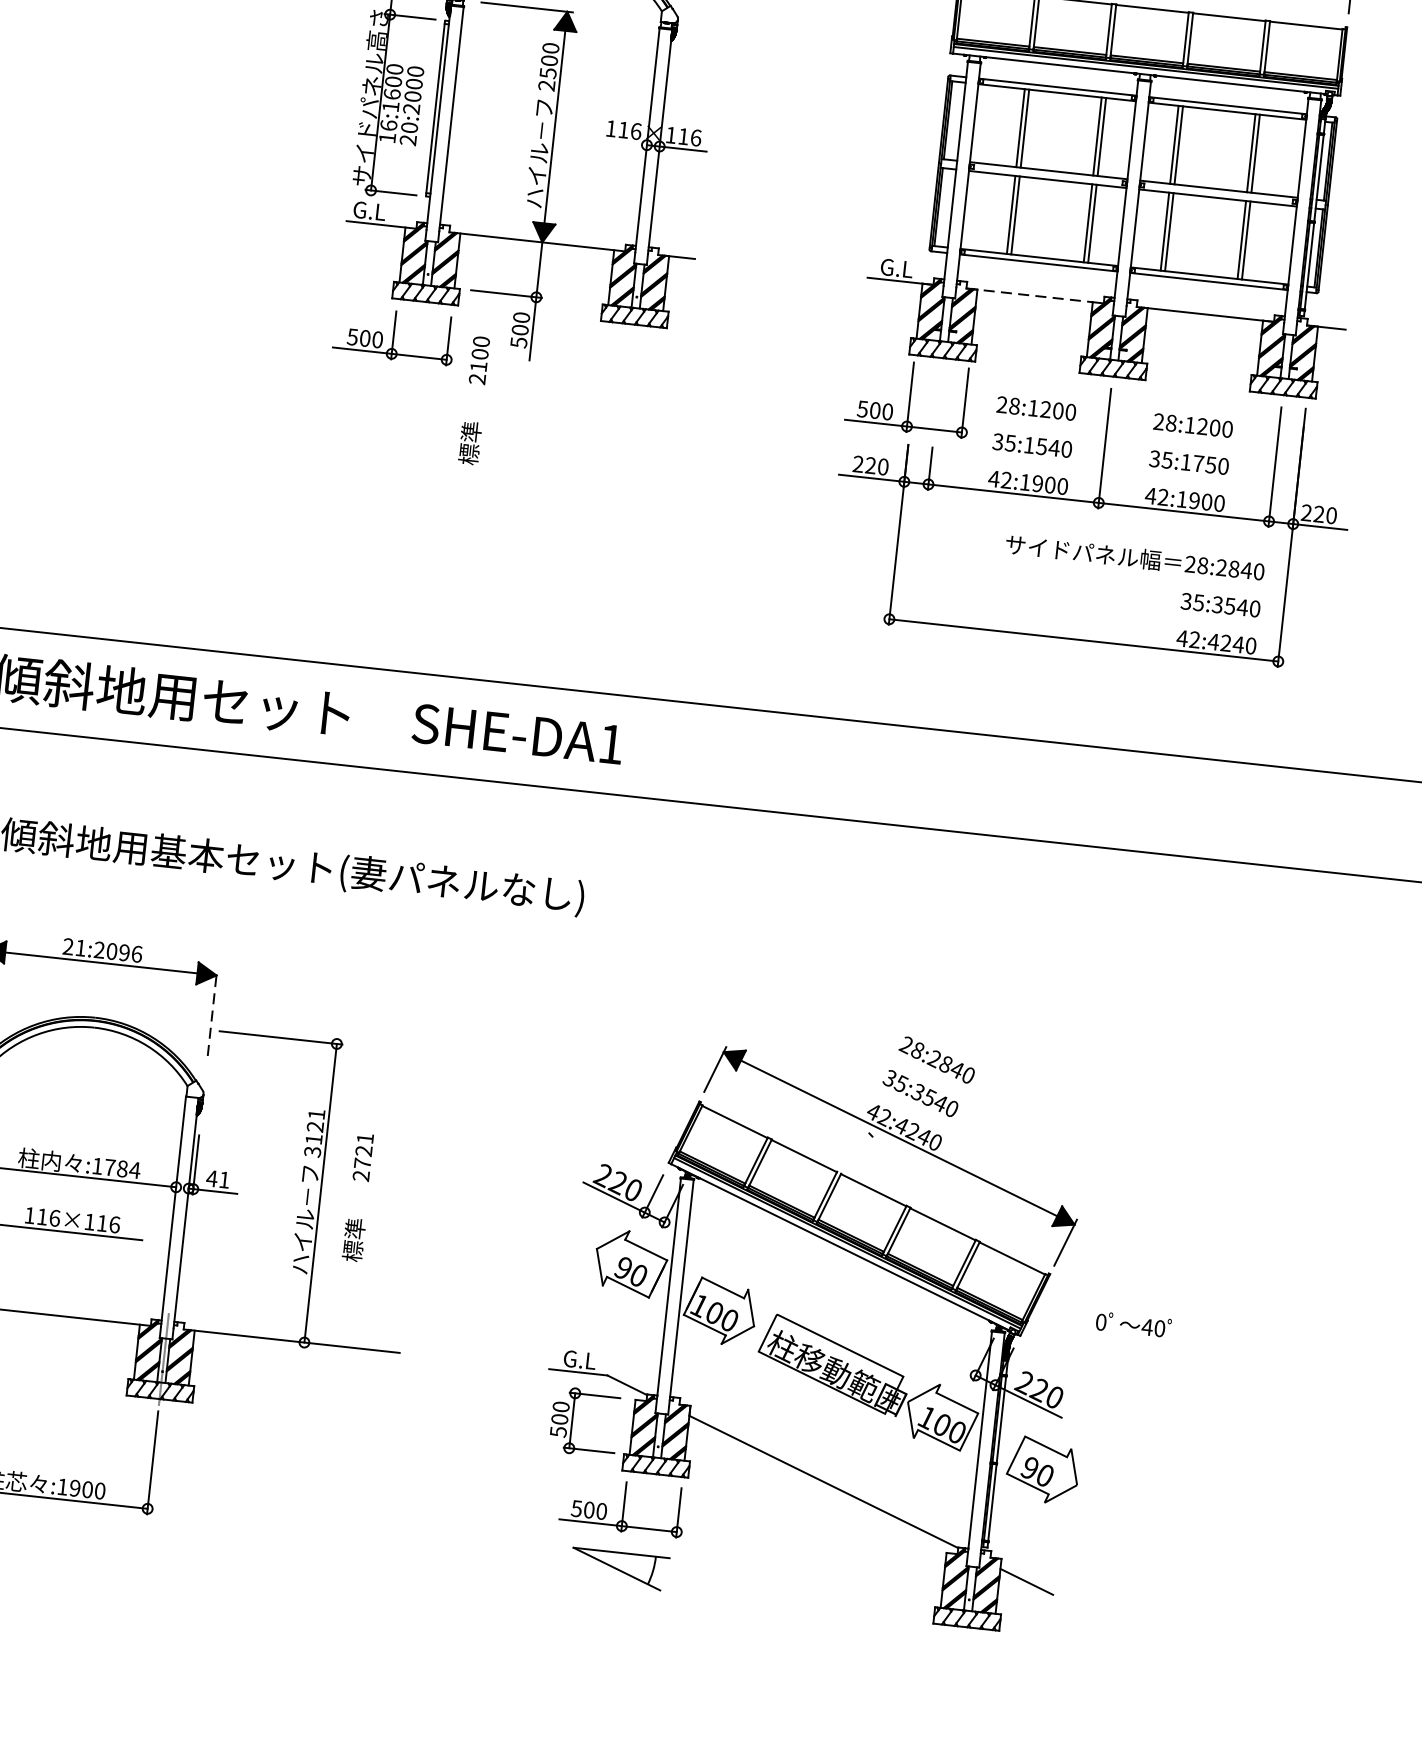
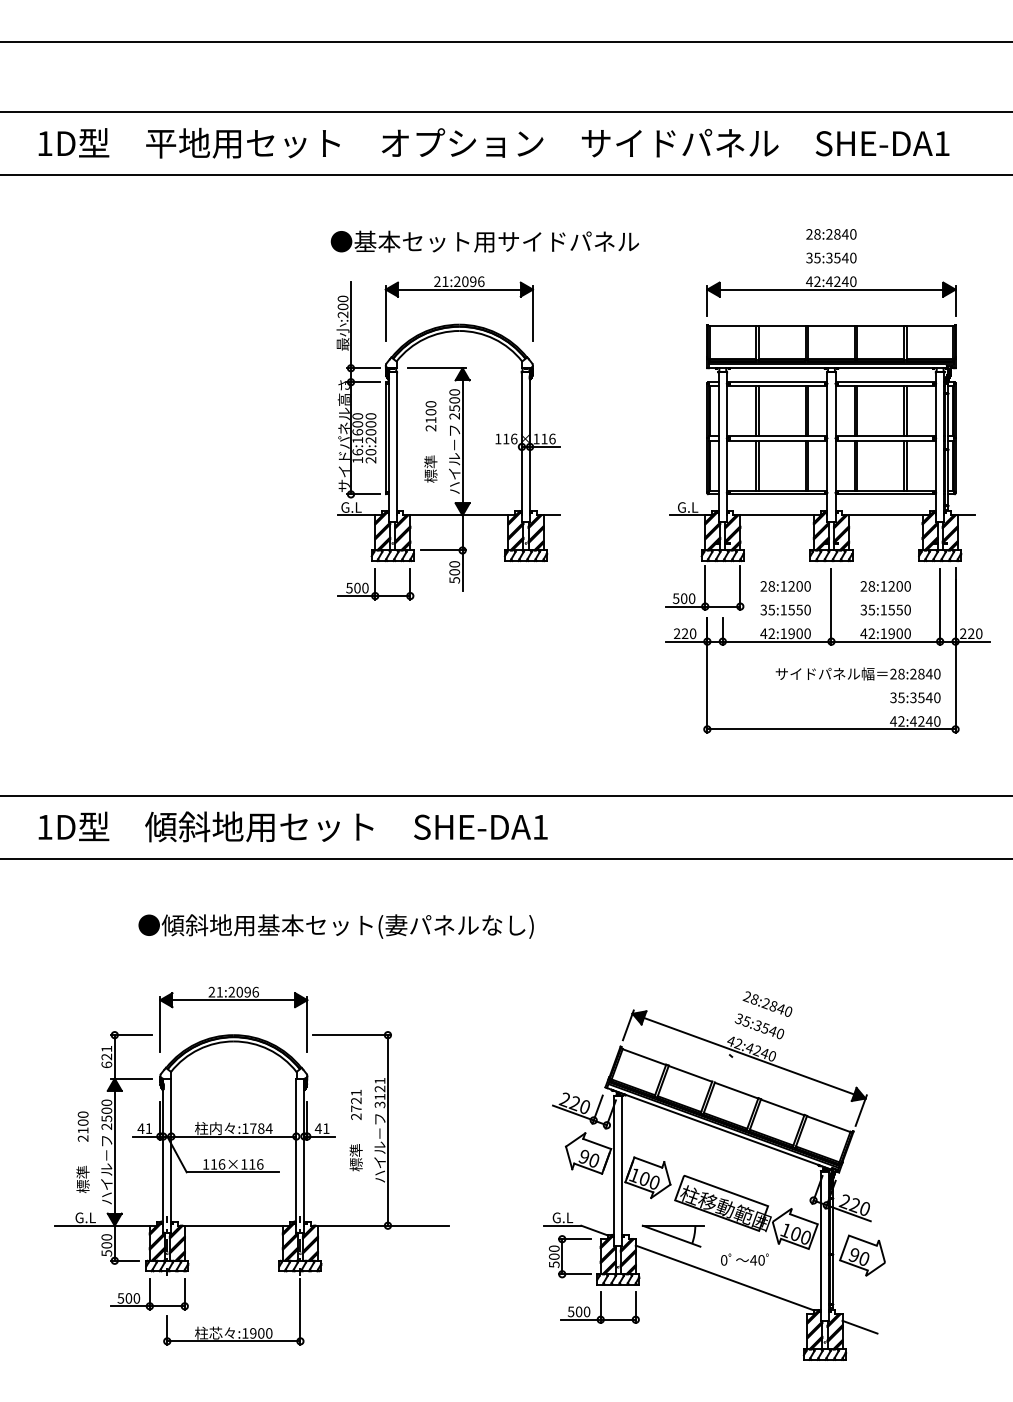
line: (1030, 295) -> (774, 515), dashed -> solid
text: (474, 399) -> (430, 441), moved
text: (1054, 447) -> (799, 609), 35:1540 -> 35:1550
text: (1198, 464) -> (891, 610), 35:1750 -> 35:1550
line: (212, 1012) -> (307, 1023), dashed -> solid
text: (357, 1197) -> (355, 1130), moved
text: (1133, 1324) -> (744, 1259), moved
part: (618, 1568) -> (672, 1235), moved

